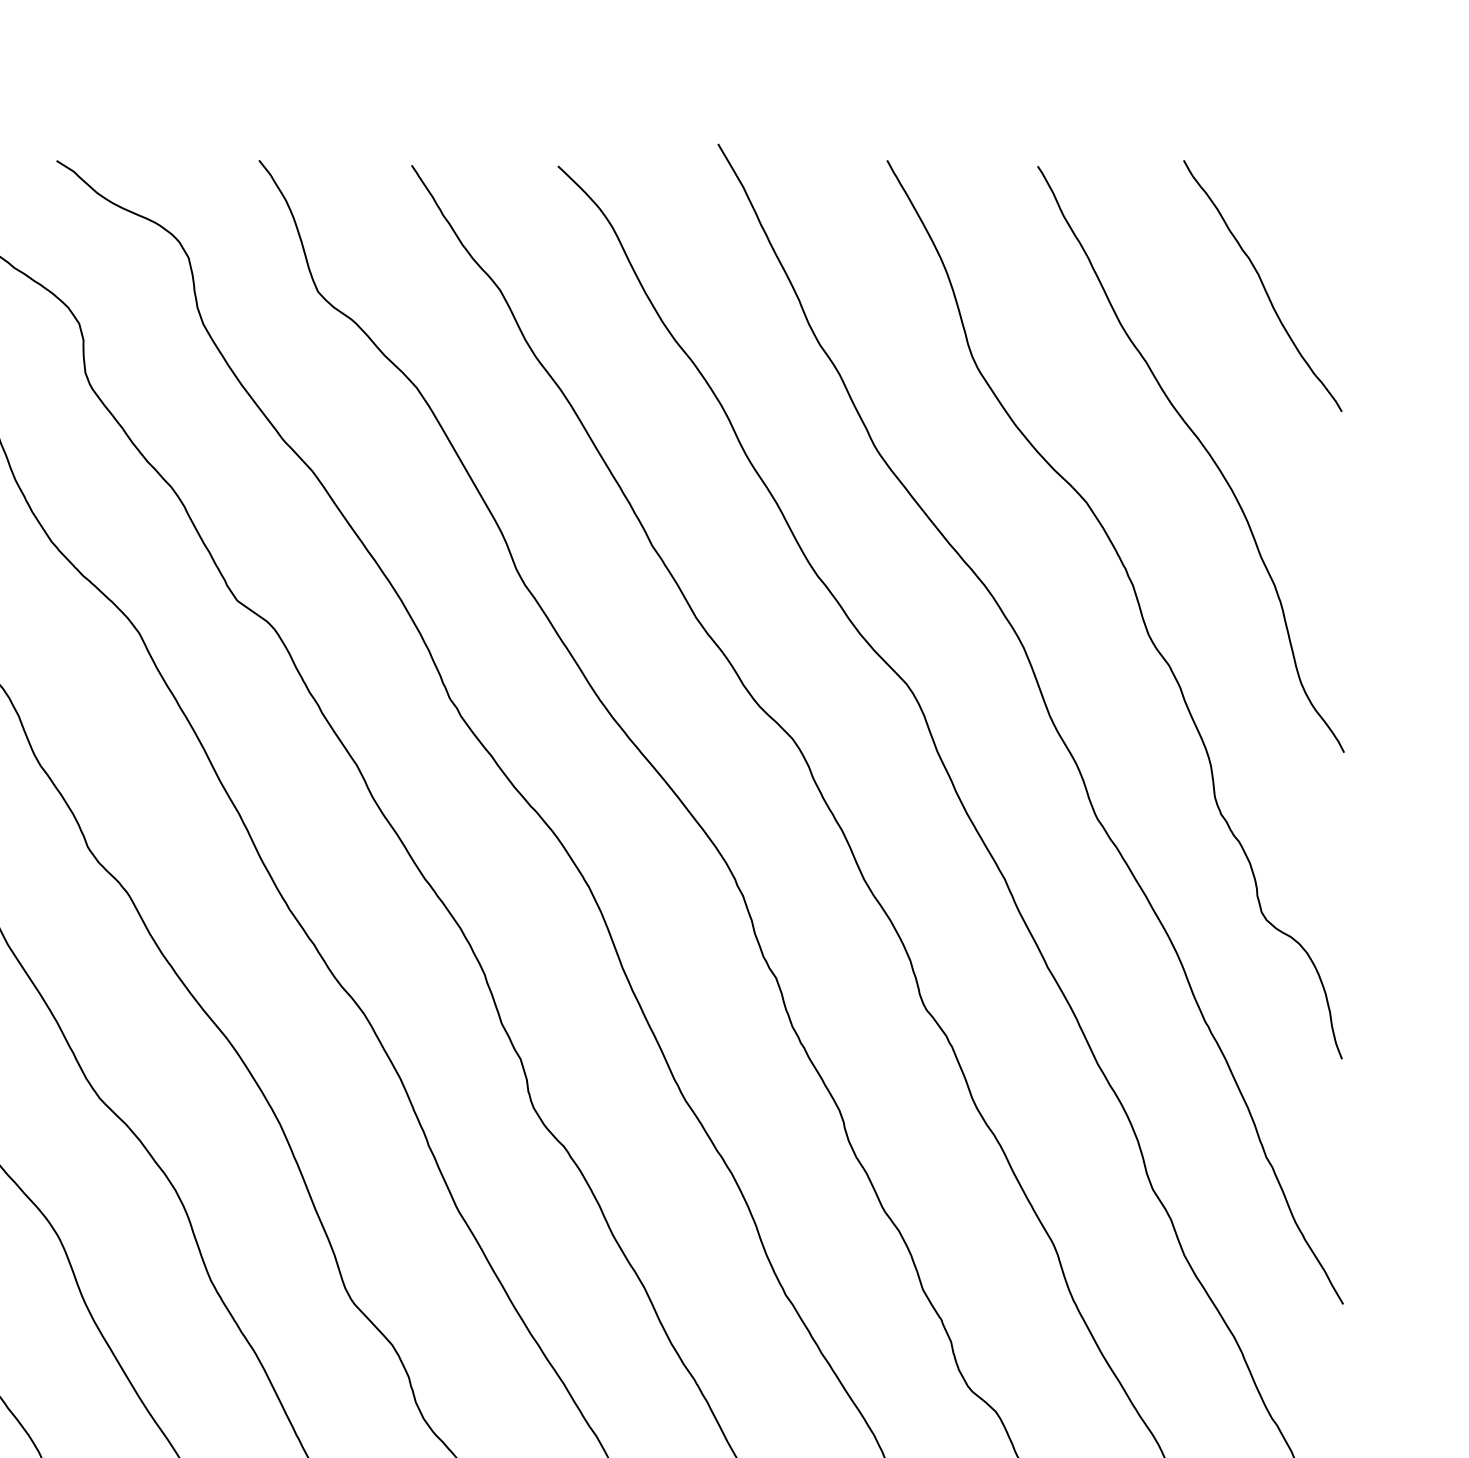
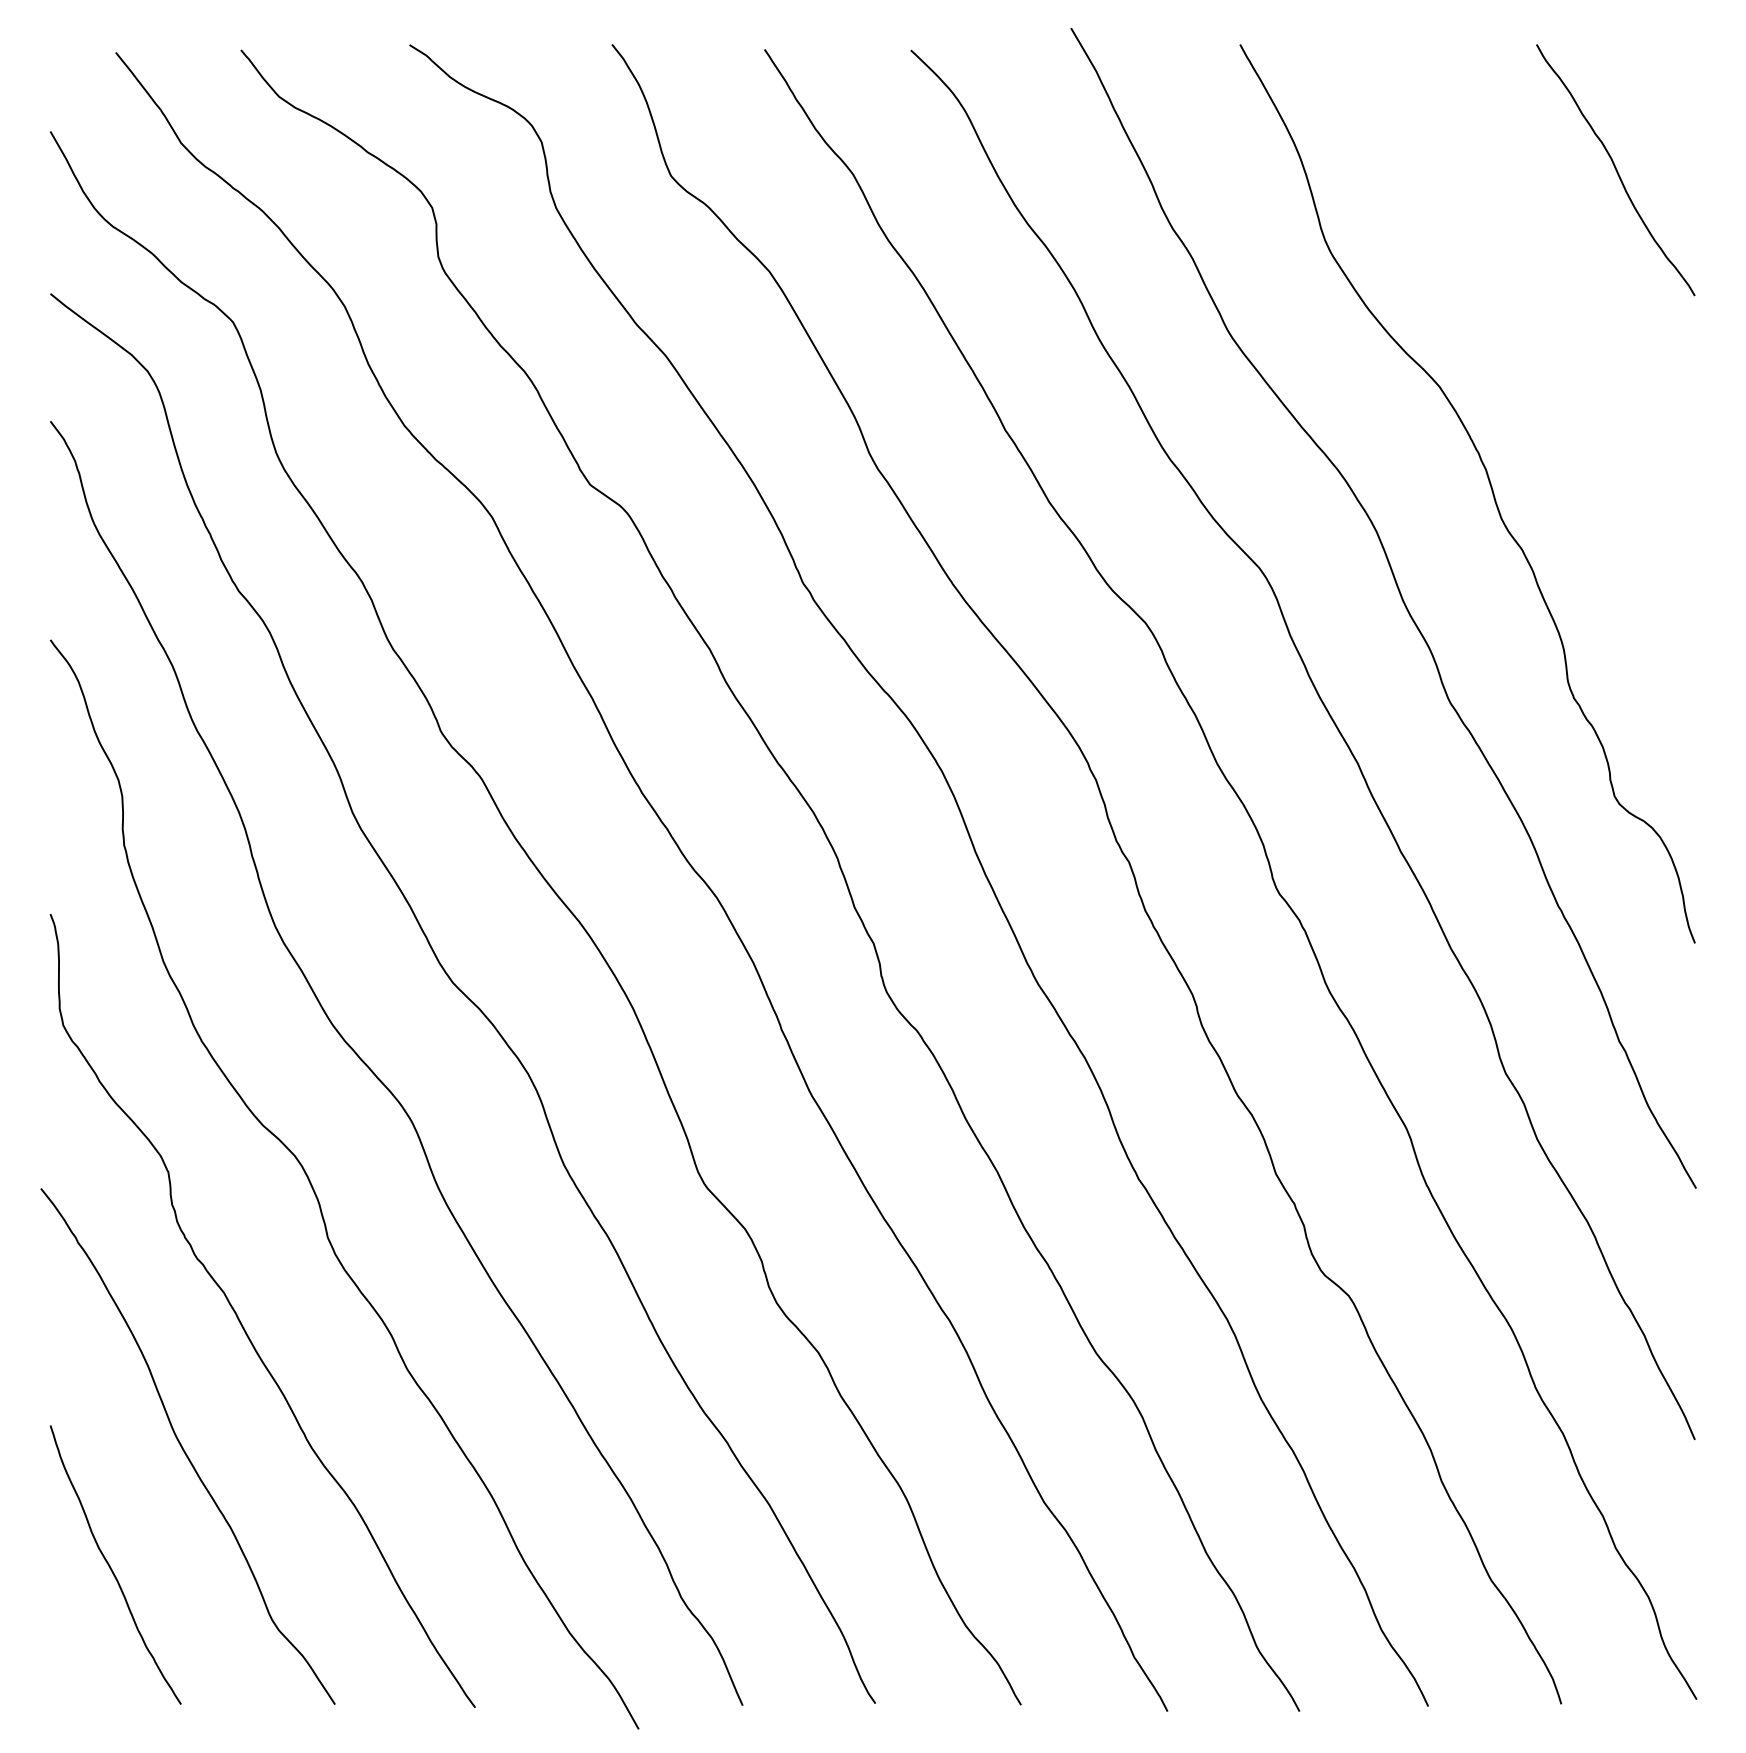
curve: (1203, 448) -> (1556, 332), removed

